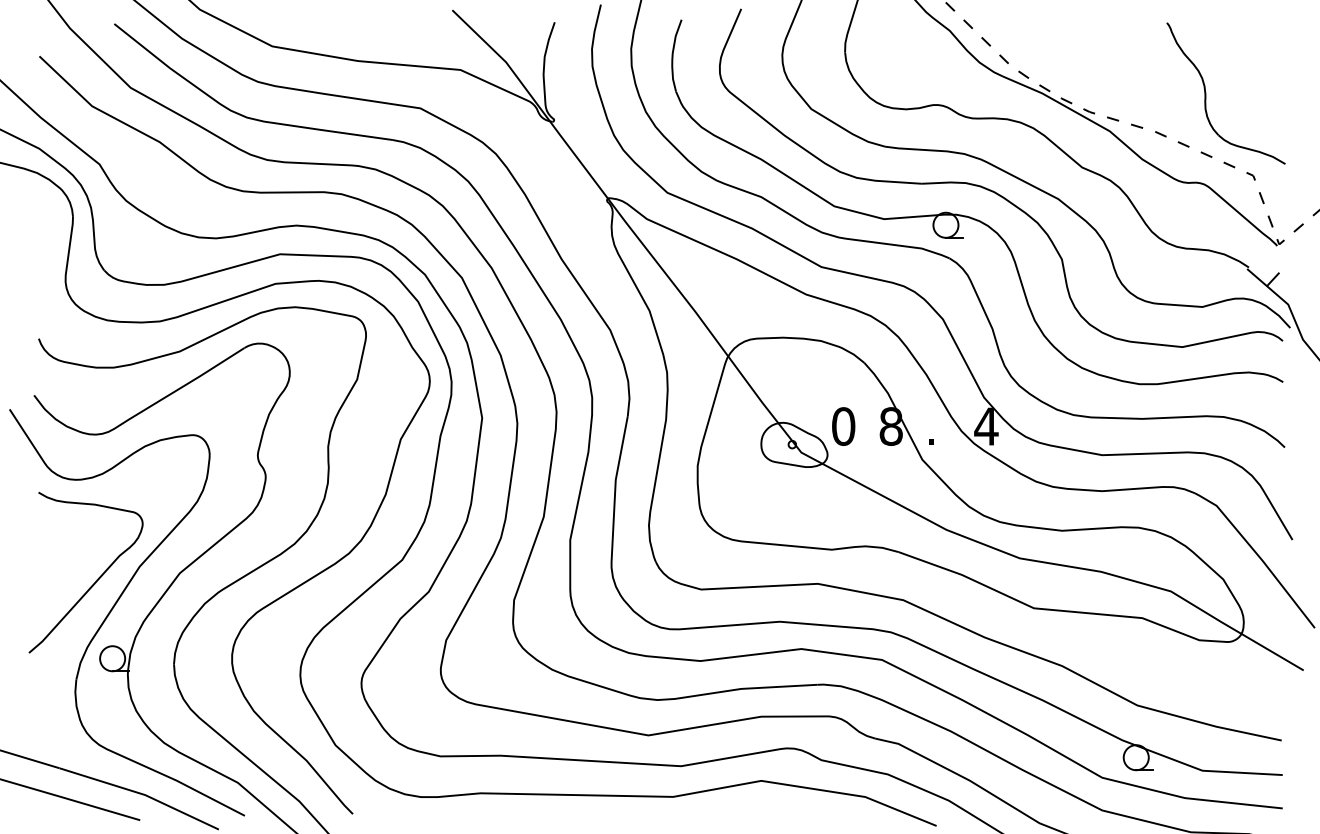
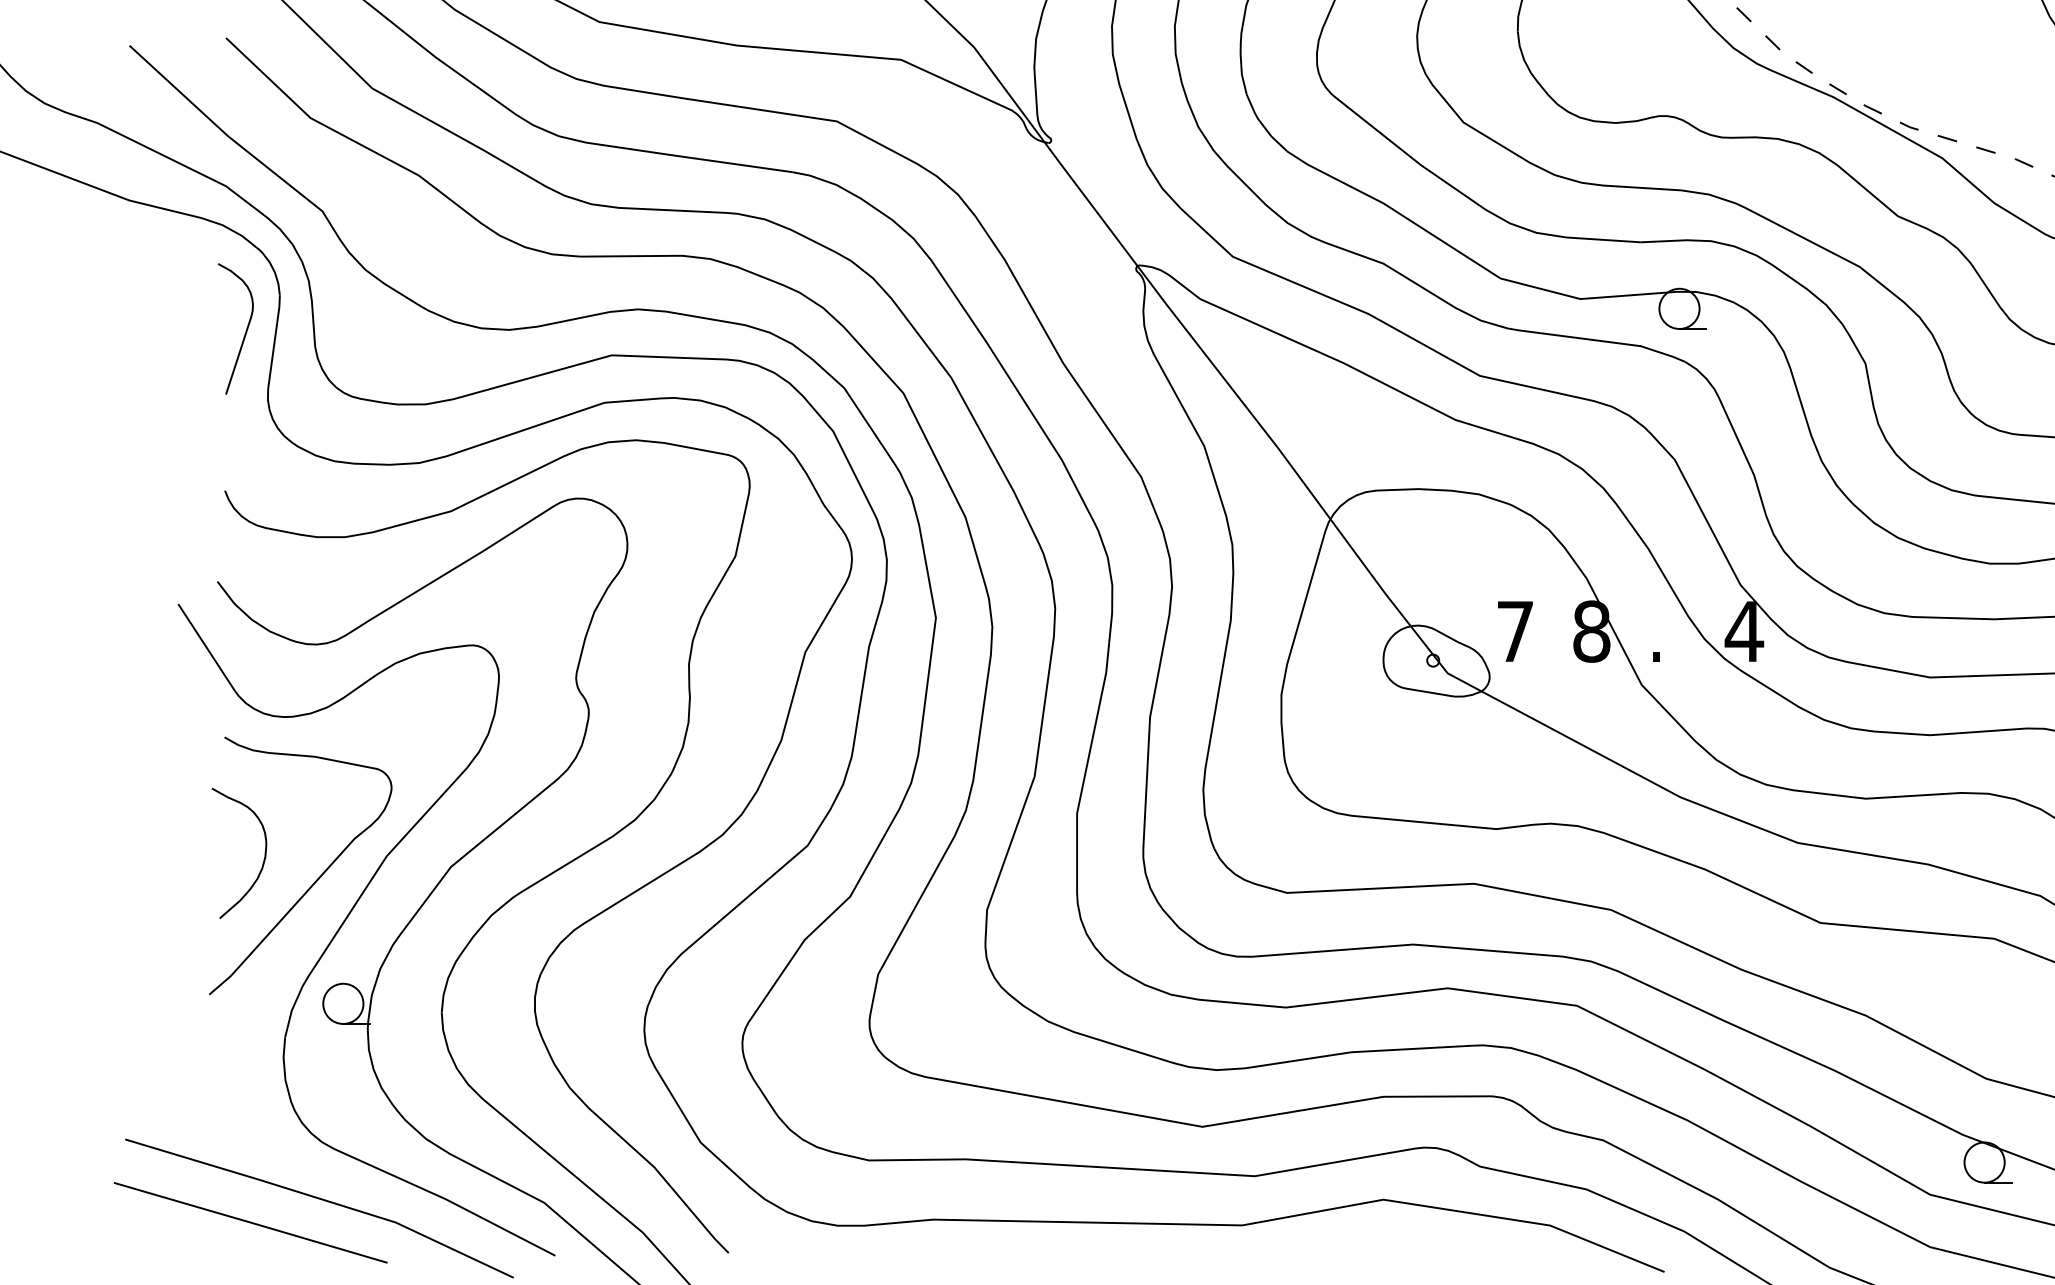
curve: (51, 237) -> (245, 328), added
text: (843, 426) -> (1515, 631), 0 -> 7
curve: (62, 568) -> (262, 859), added

